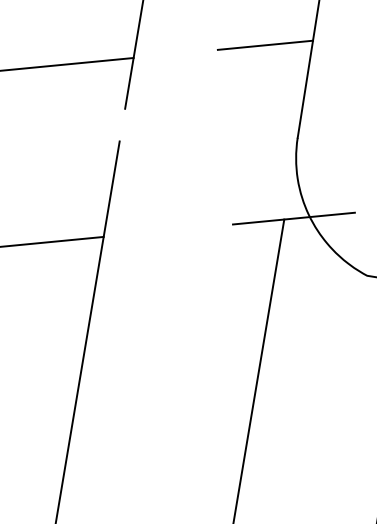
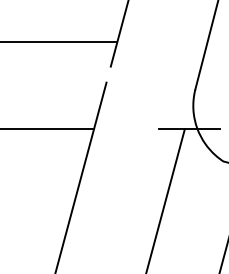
line: (264, 44) -> (183, 41), removed

